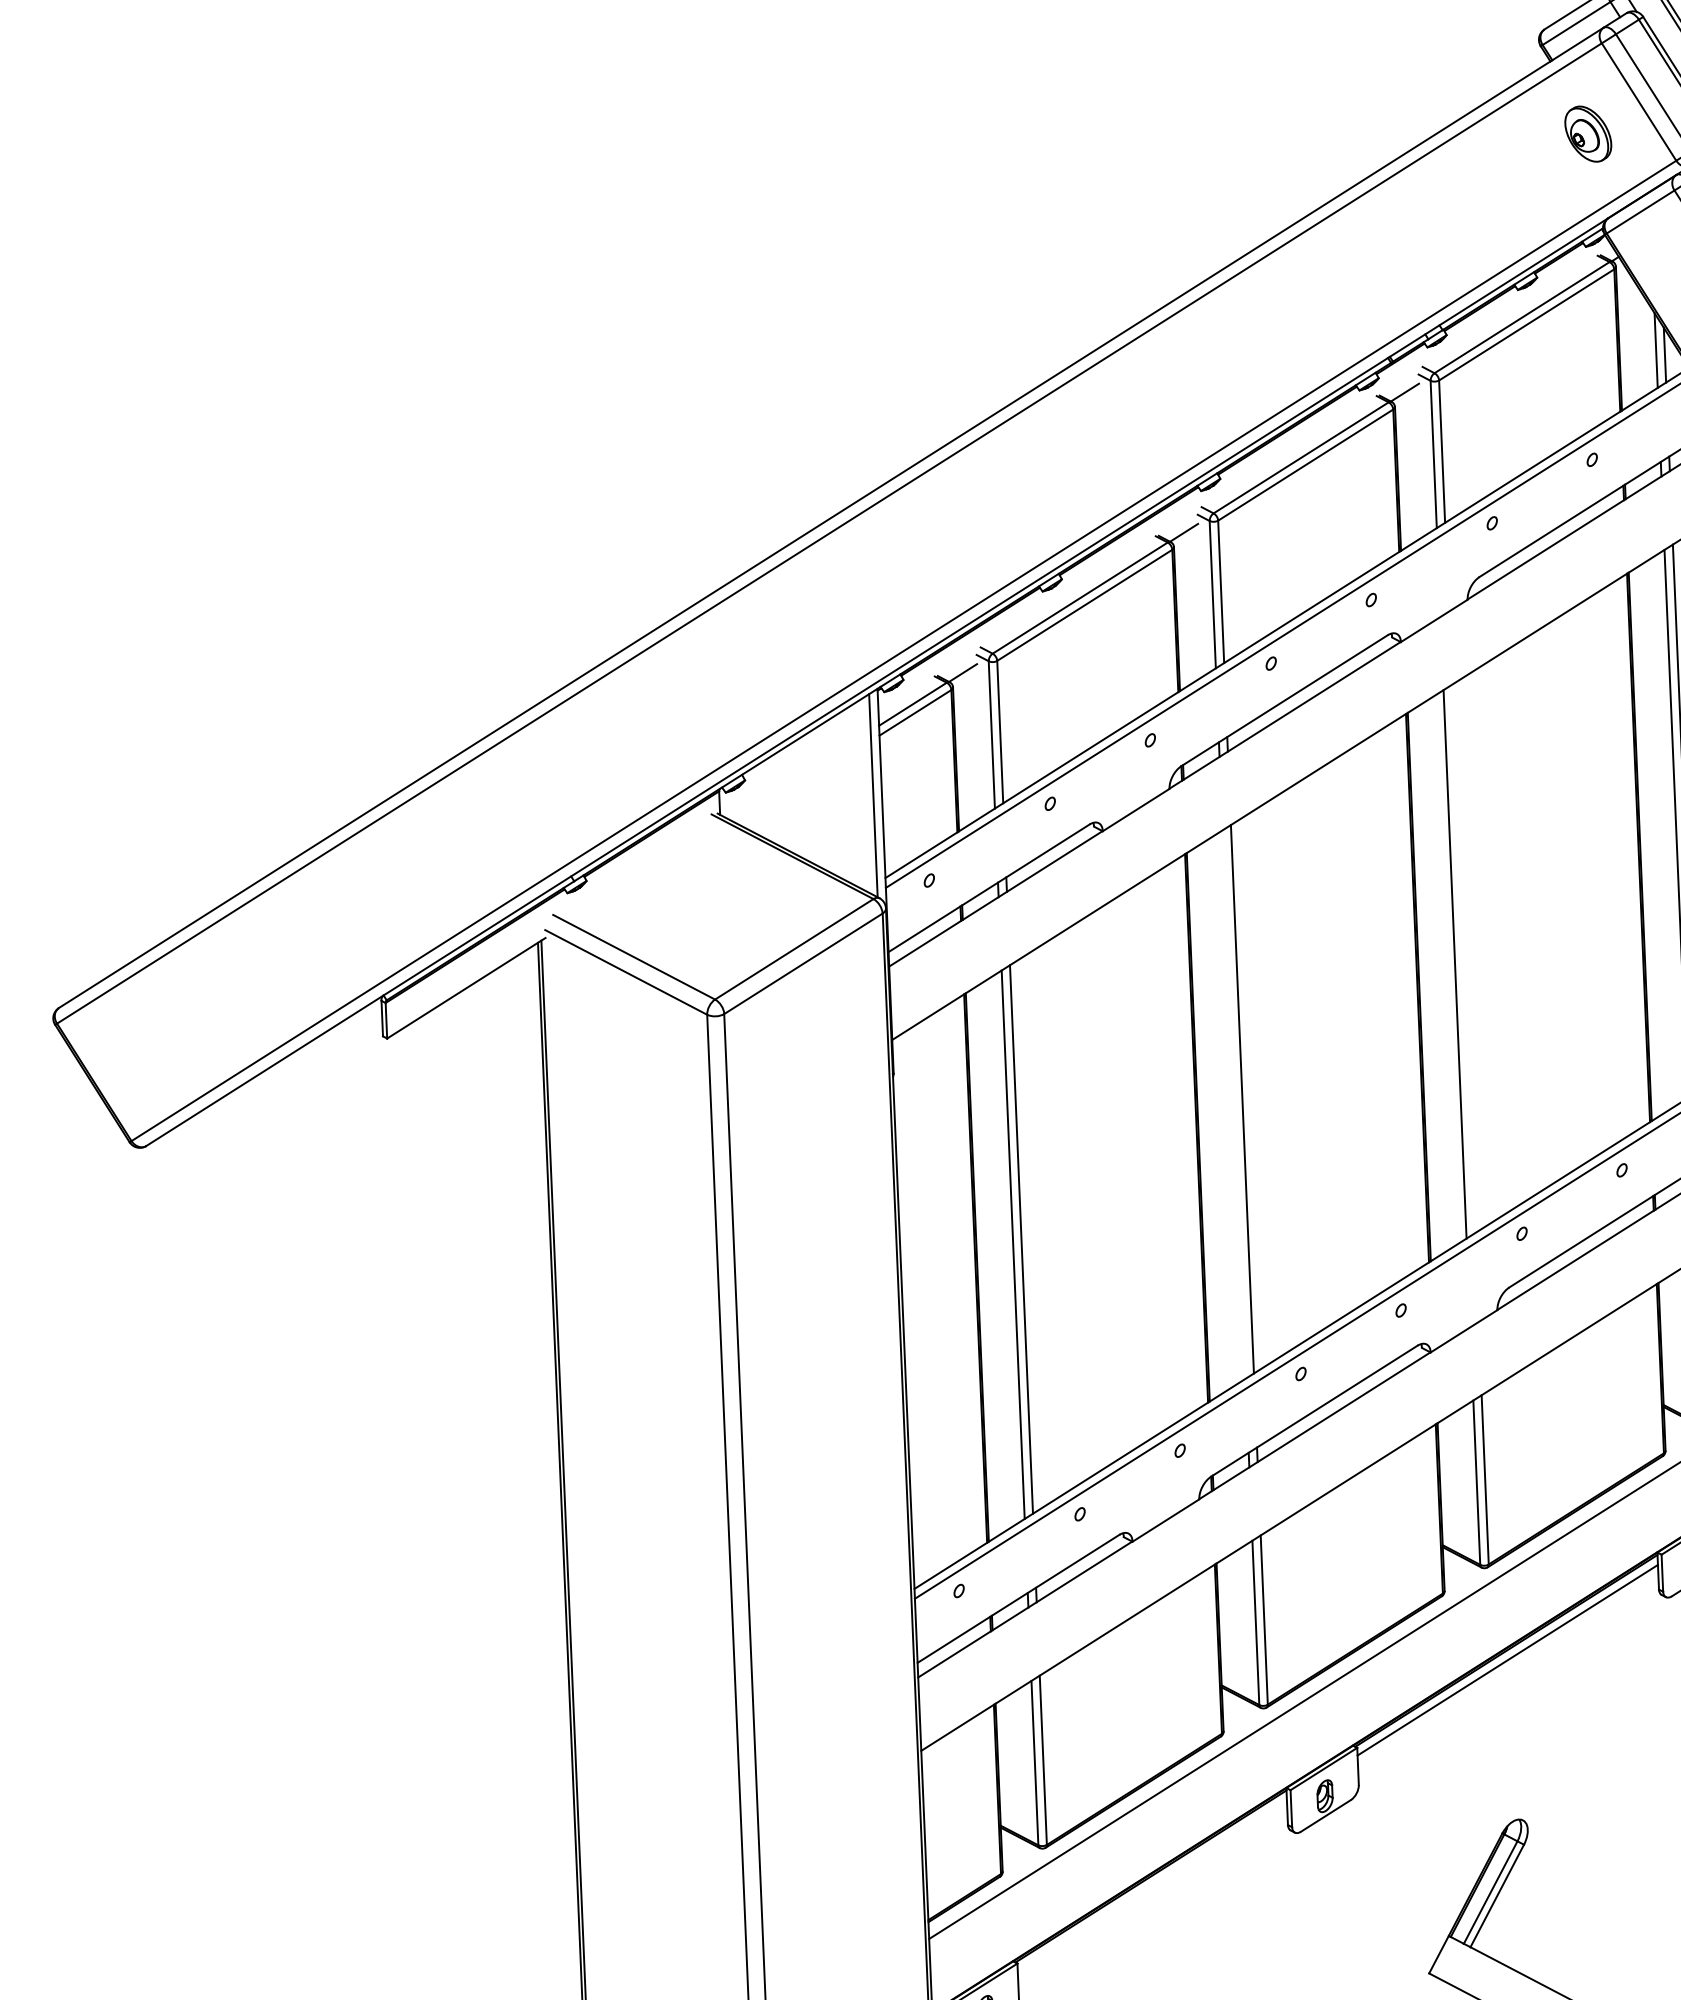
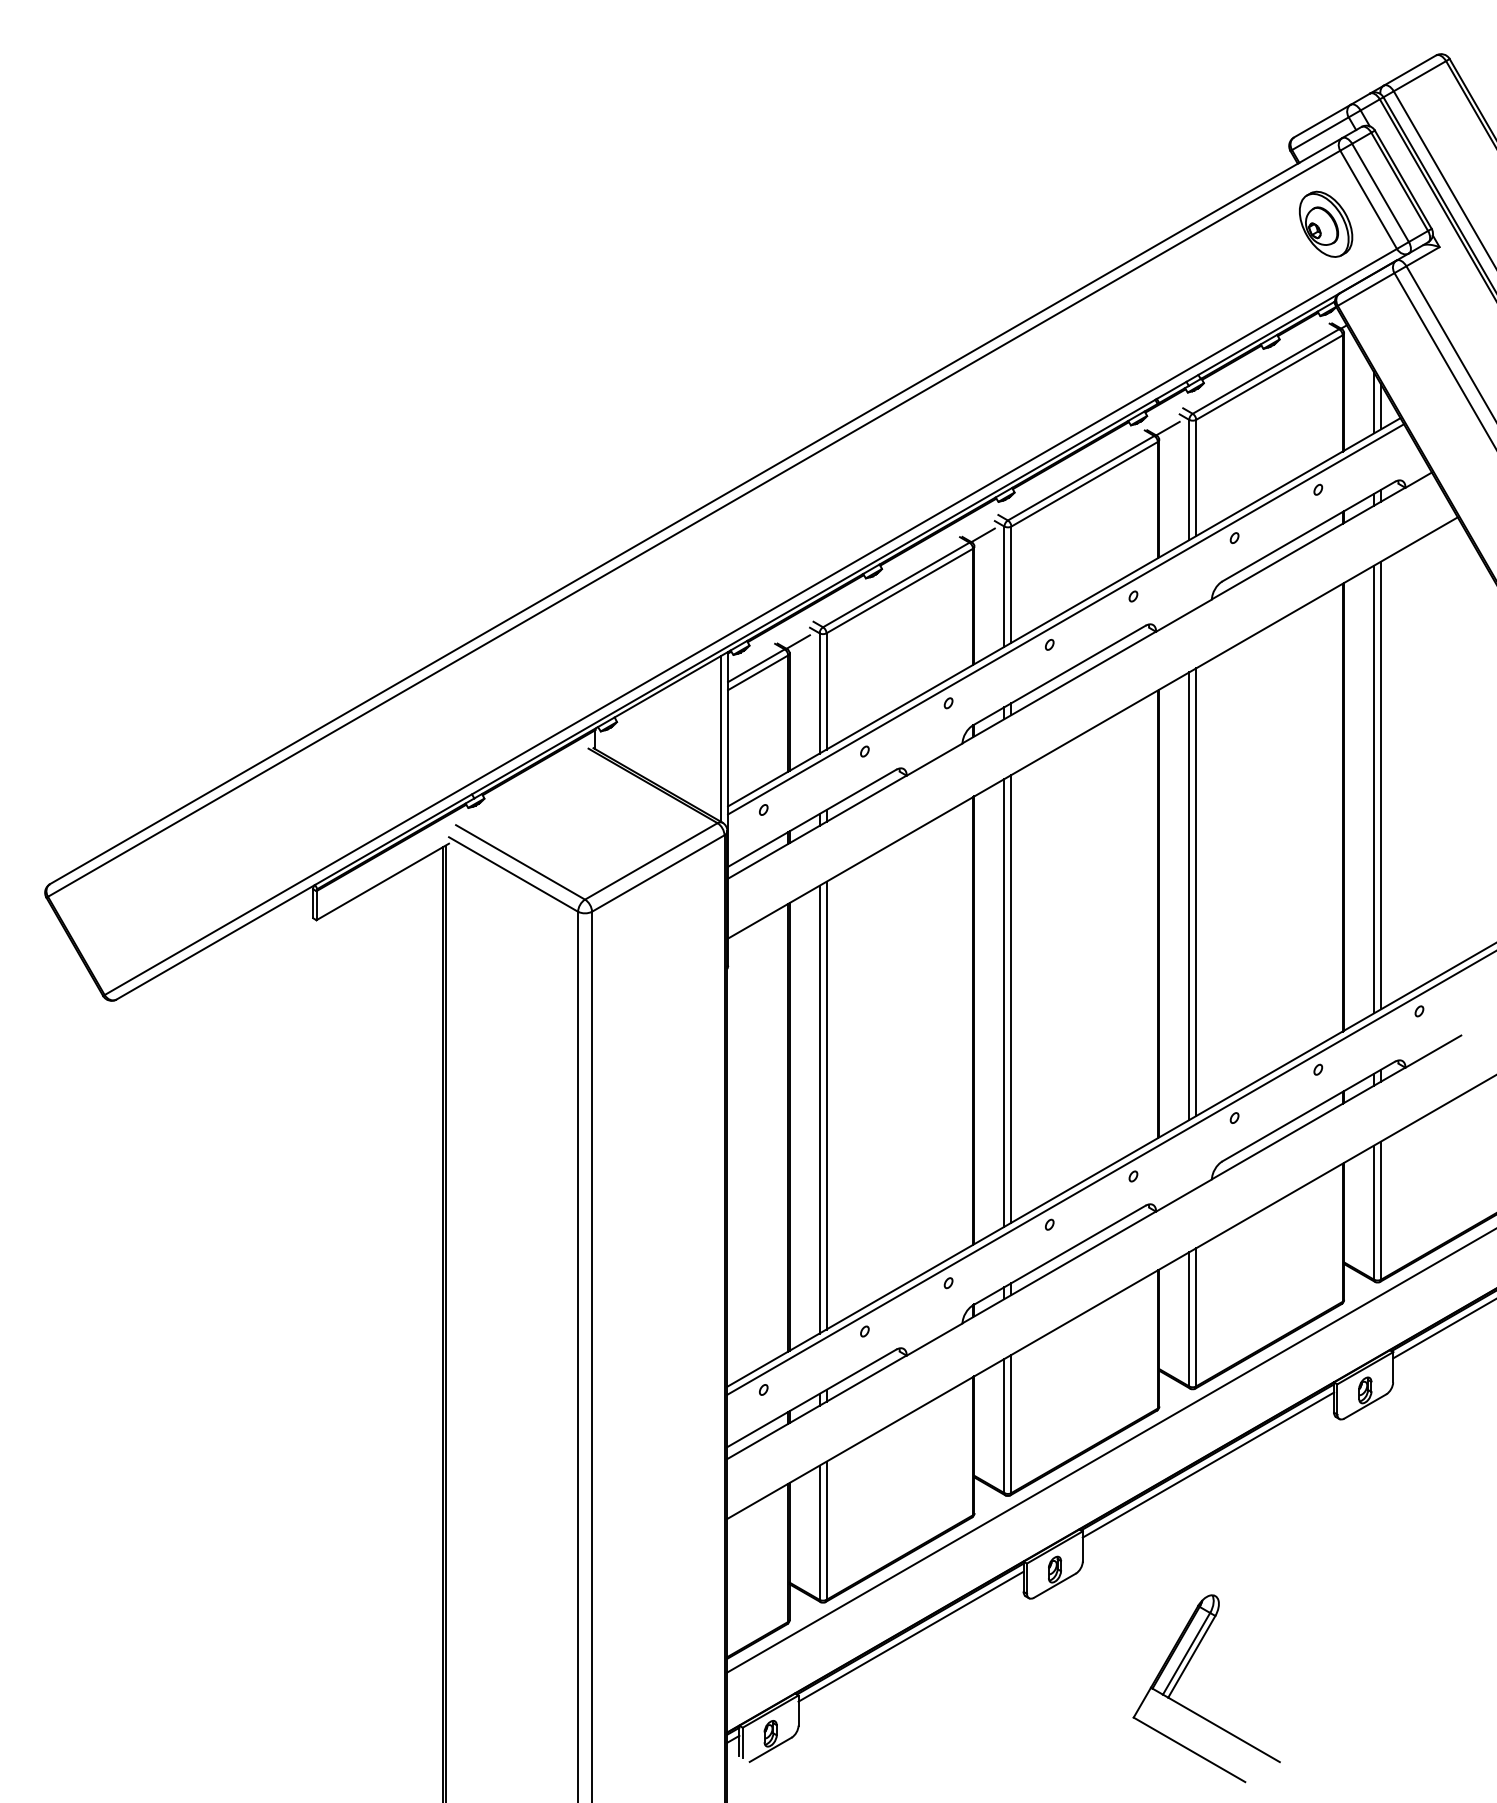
part: (1588, 133) -> (1326, 223), size x1.43
line: (1463, 959) -> (1196, 892), added
line: (1234, 1104) -> (1004, 1002), added
line: (1151, 1885) -> (910, 1636), added

